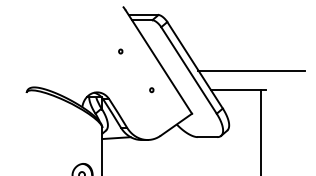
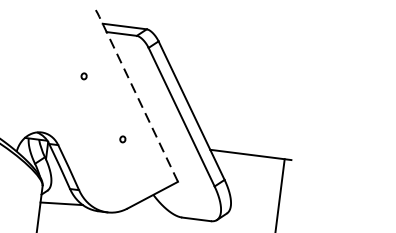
line: (158, 61) -> (138, 98), solid -> dashed
line: (251, 70) -> (274, 128), removed

